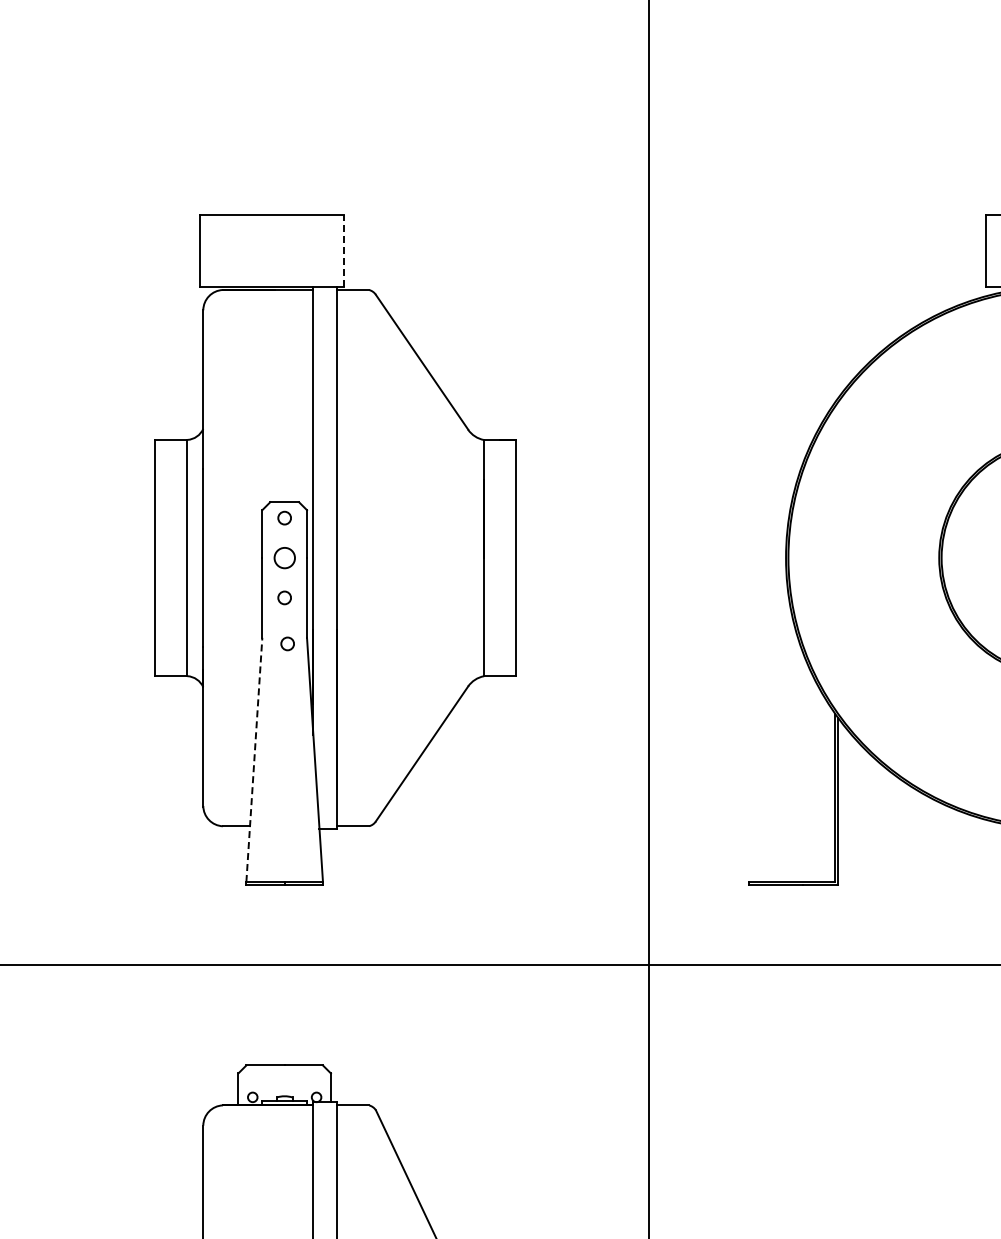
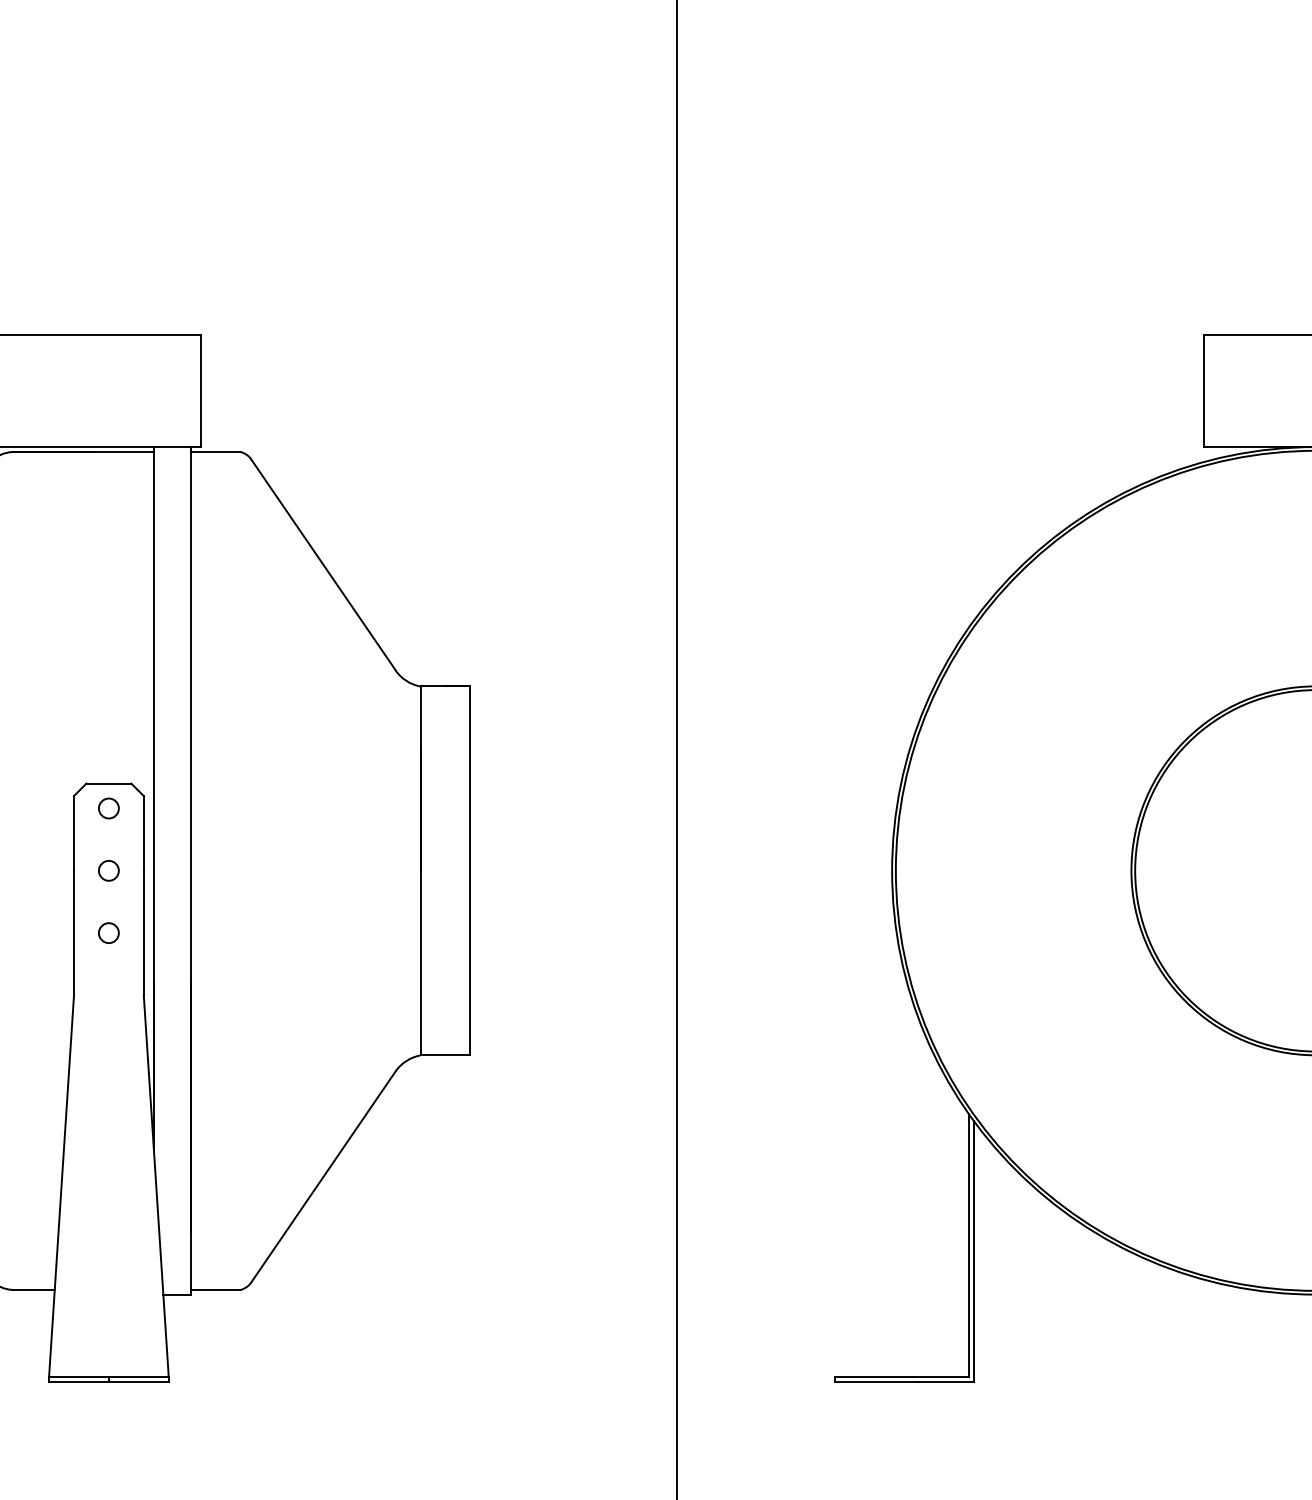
line: (343, 250) -> (200, 390), dashed -> solid
circle: (284, 557) -> (108, 869), size x0.62
circle: (287, 643) -> (113, 1004), removed
line: (254, 759) -> (61, 1185), dashed -> solid

